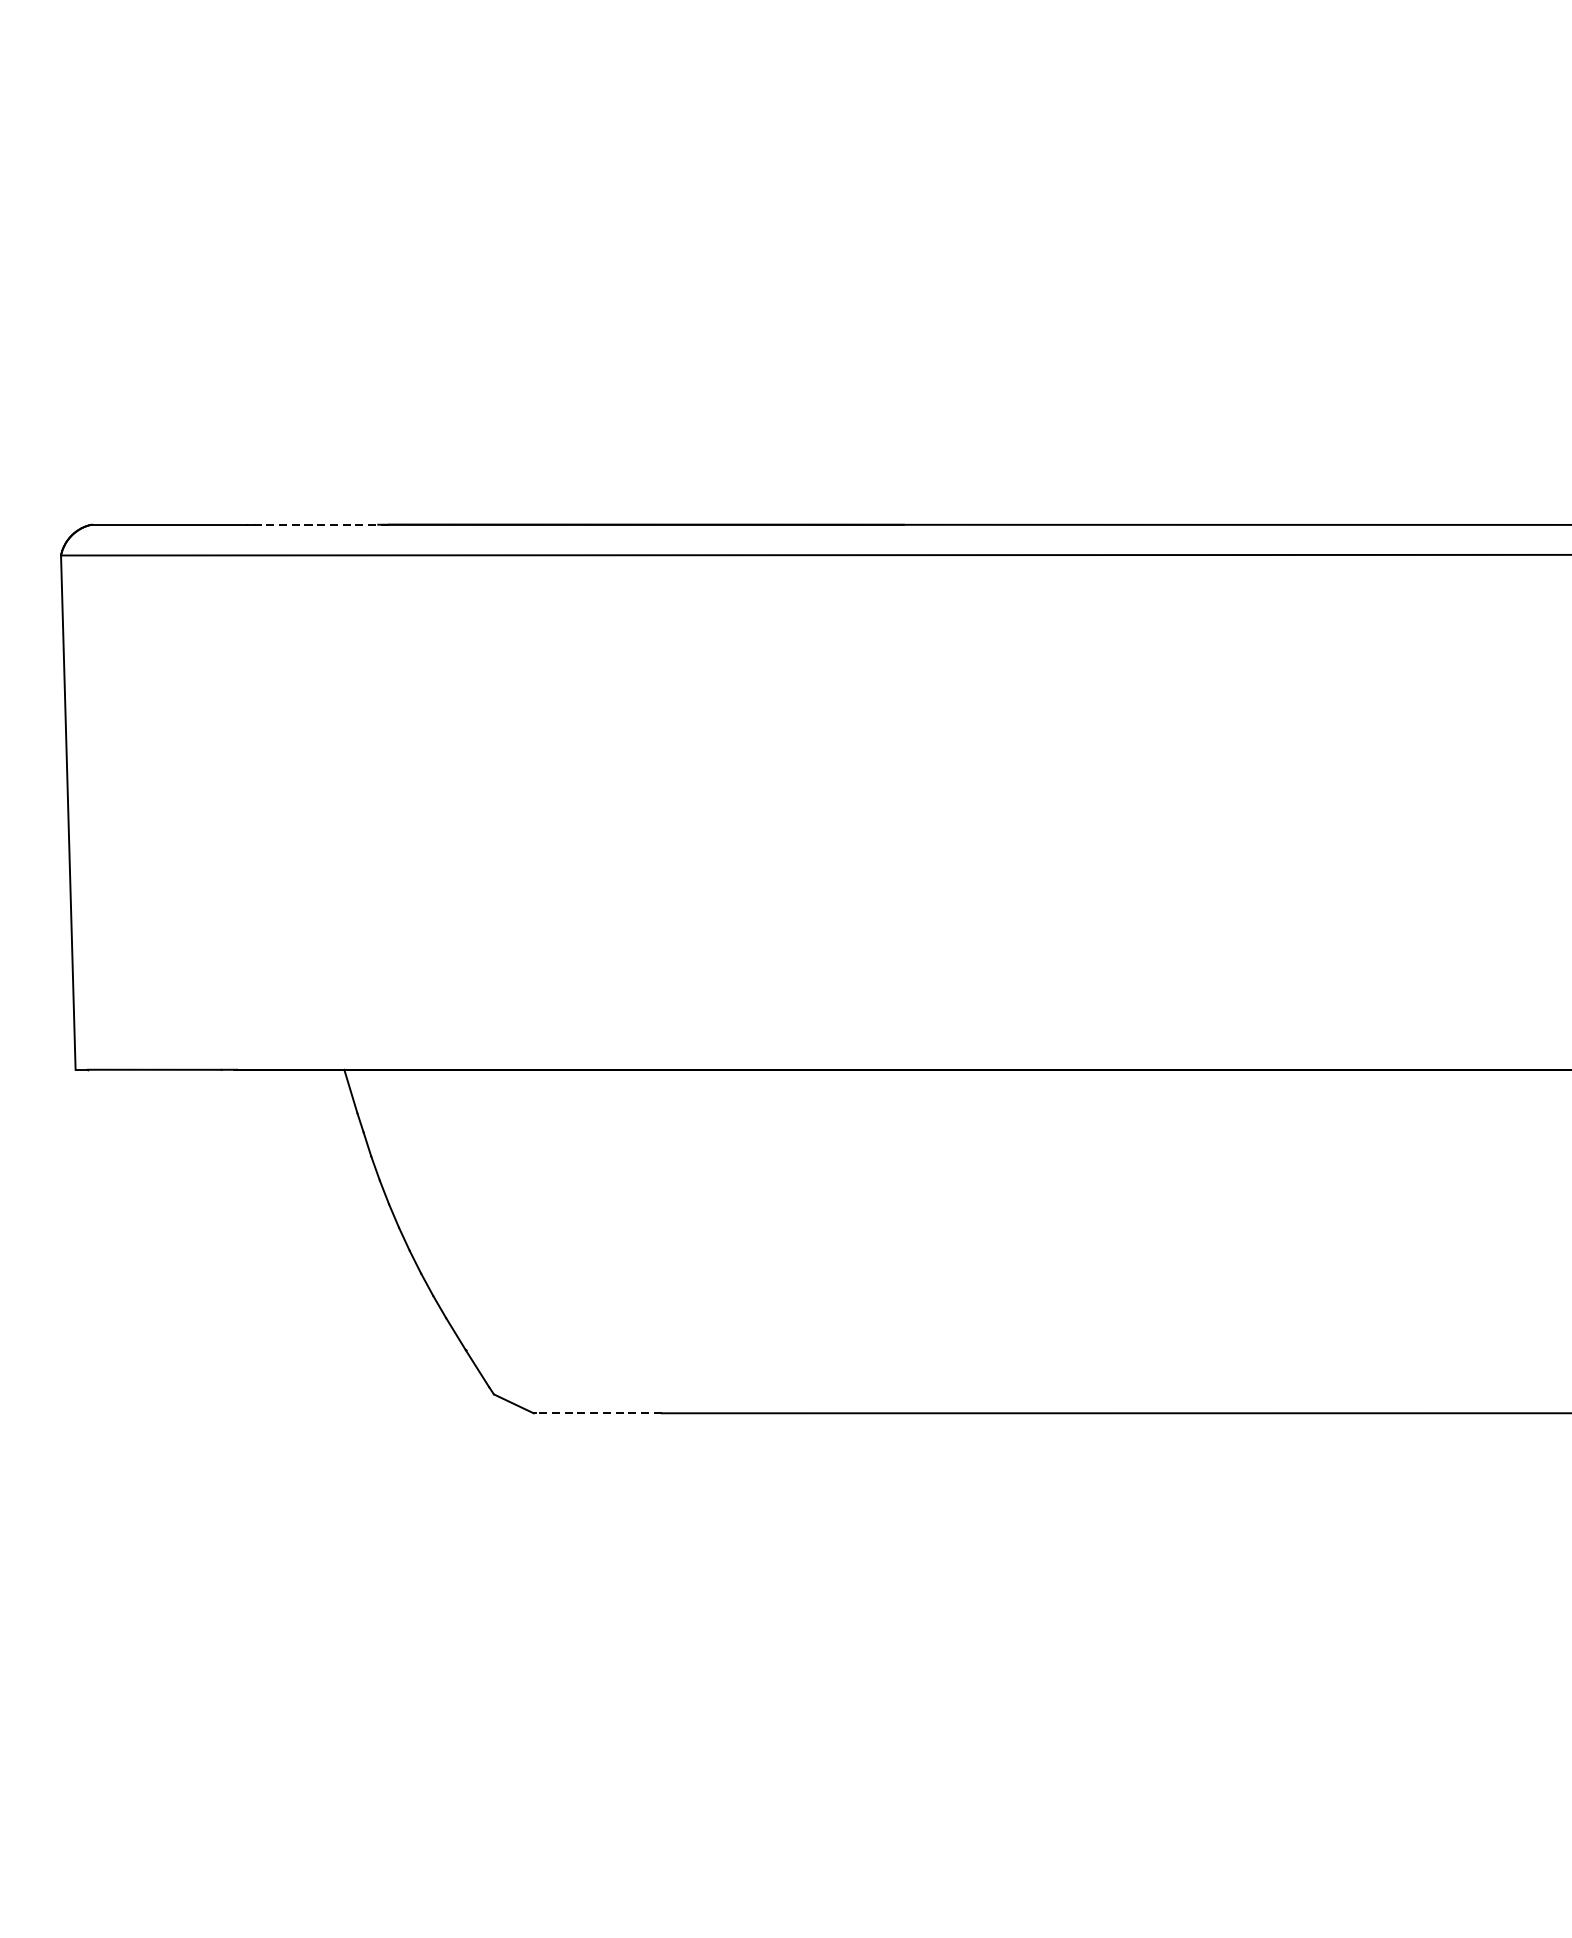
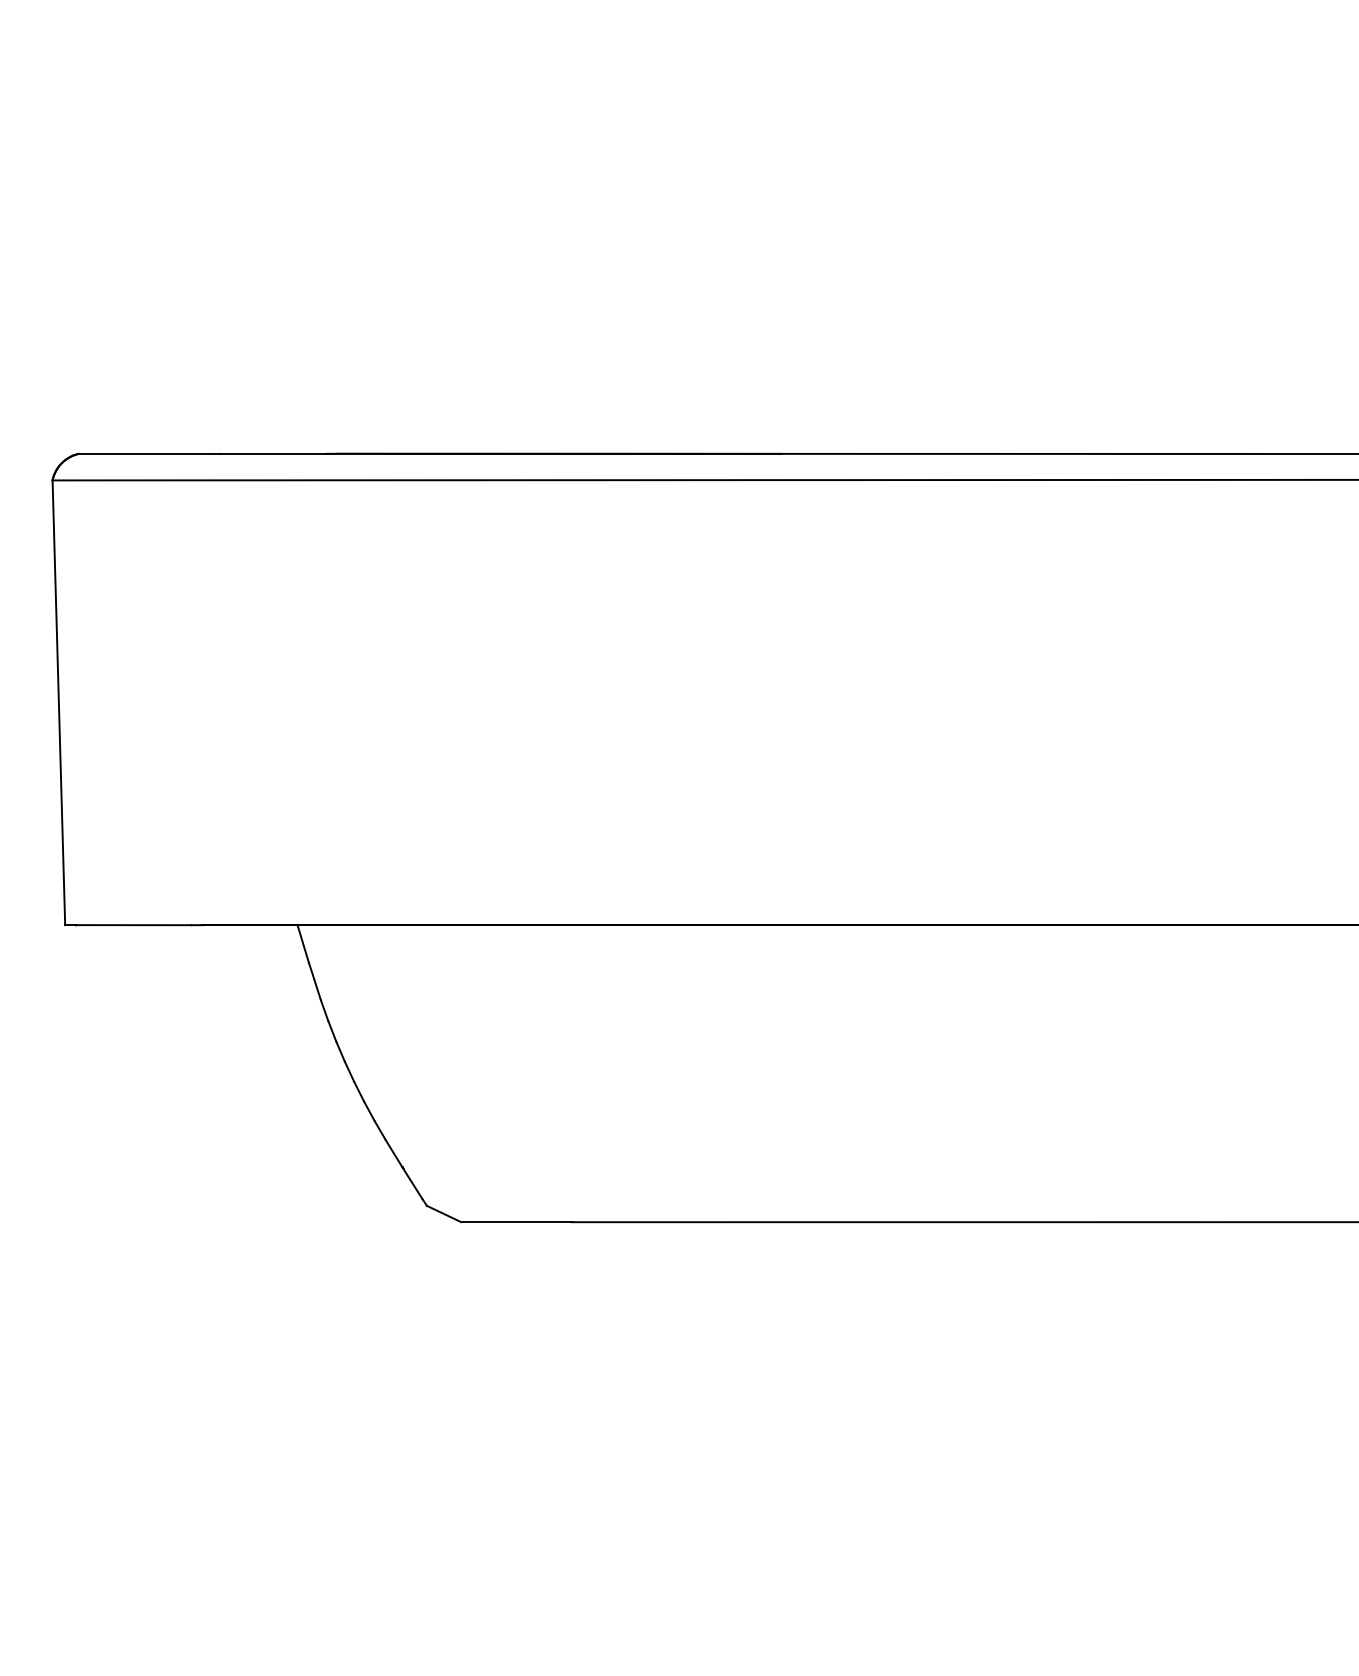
line: (322, 524) -> (278, 453), dashed -> solid
line: (598, 1413) -> (517, 1222), dashed -> solid

